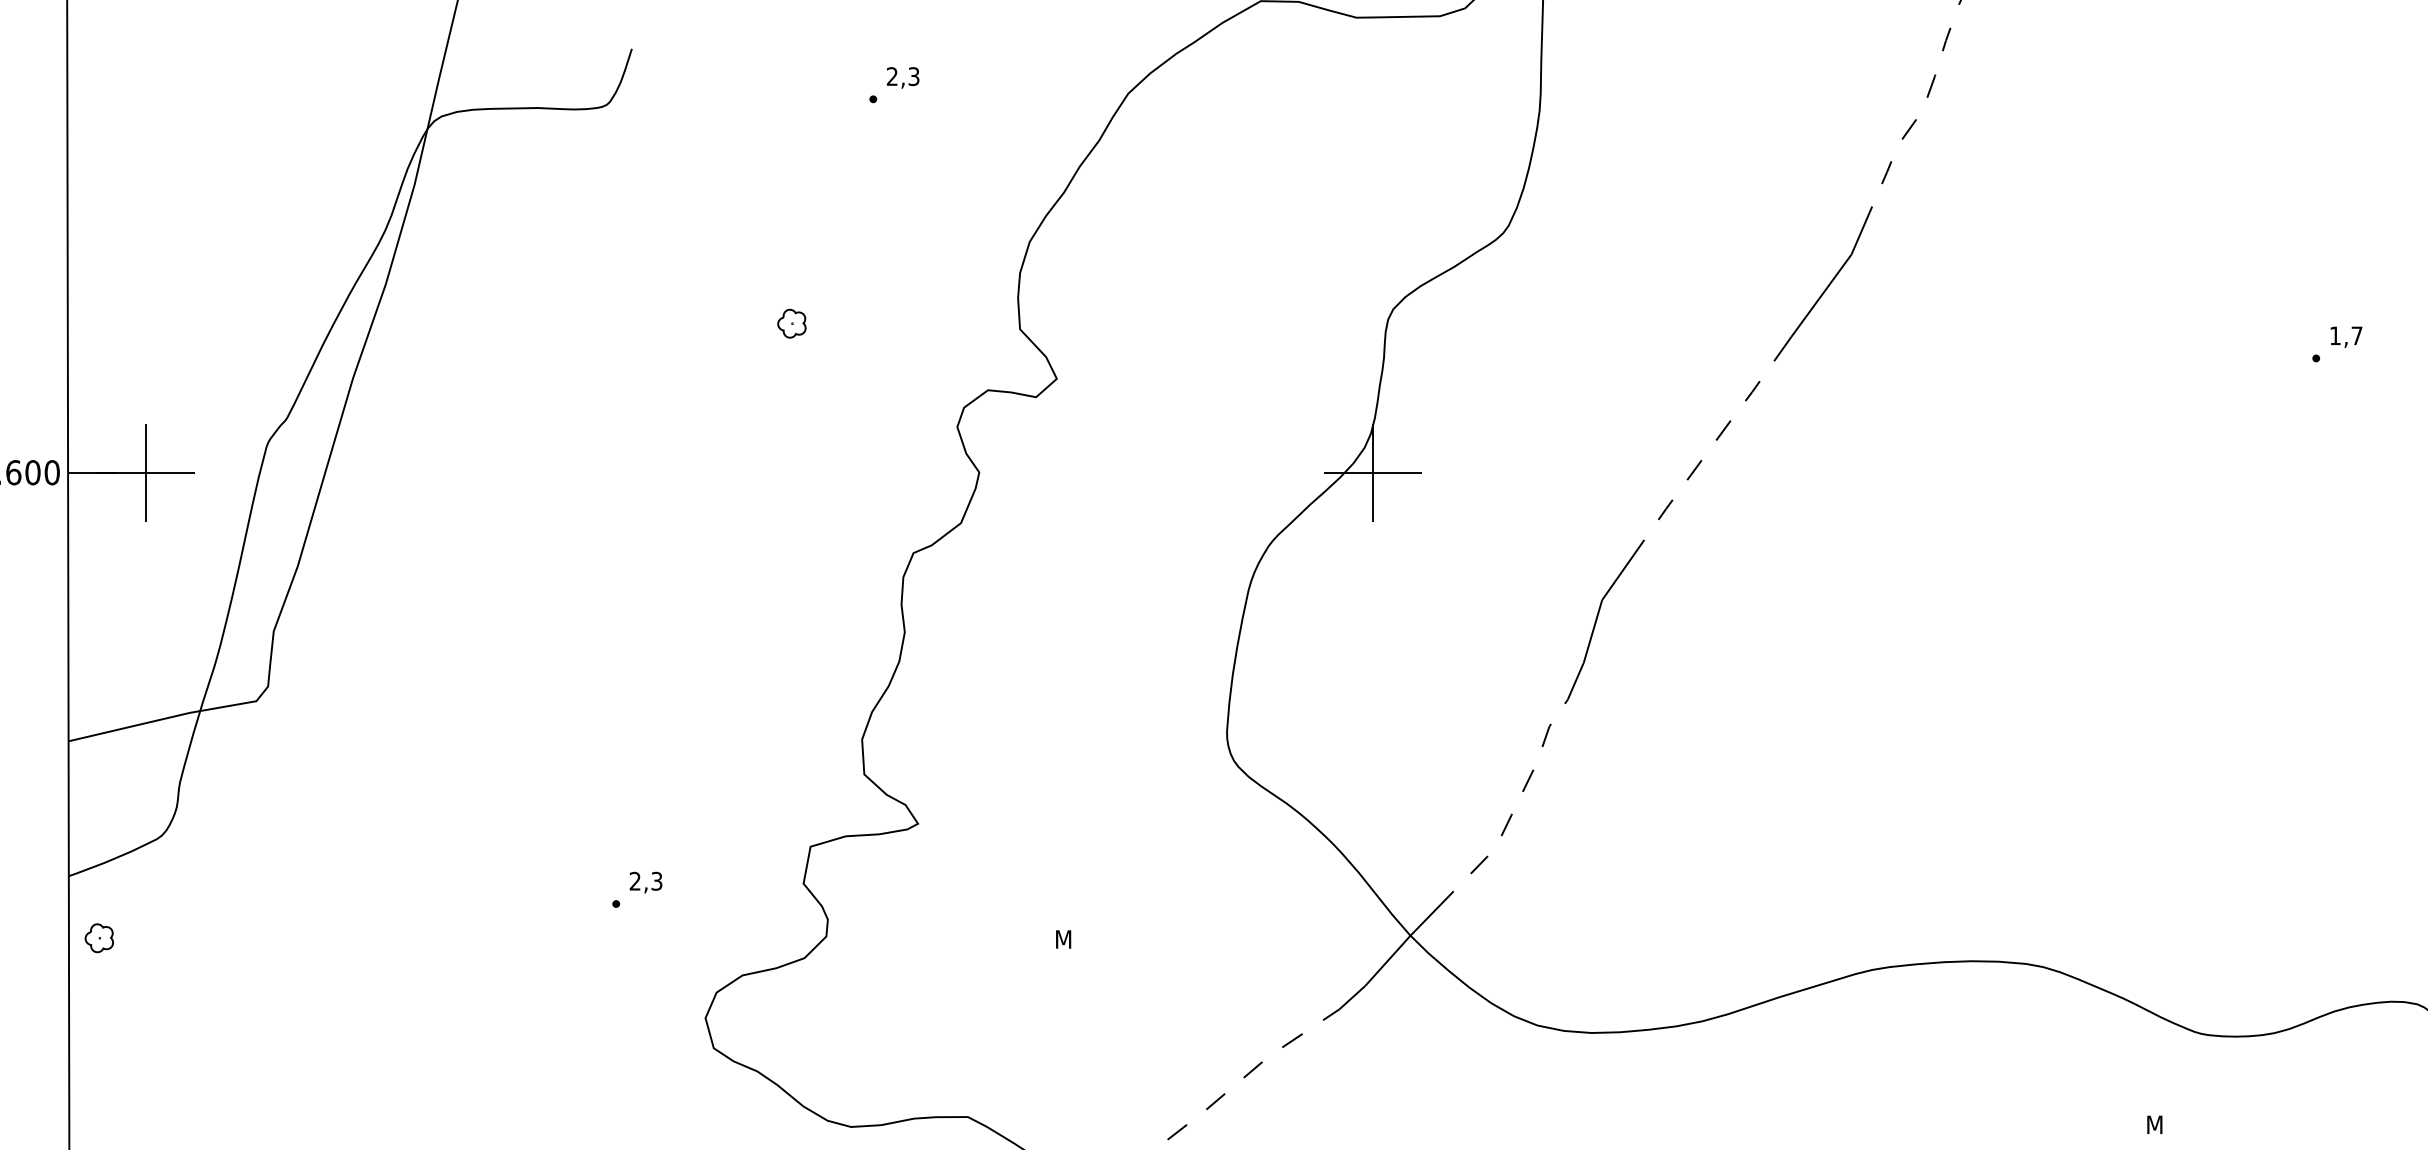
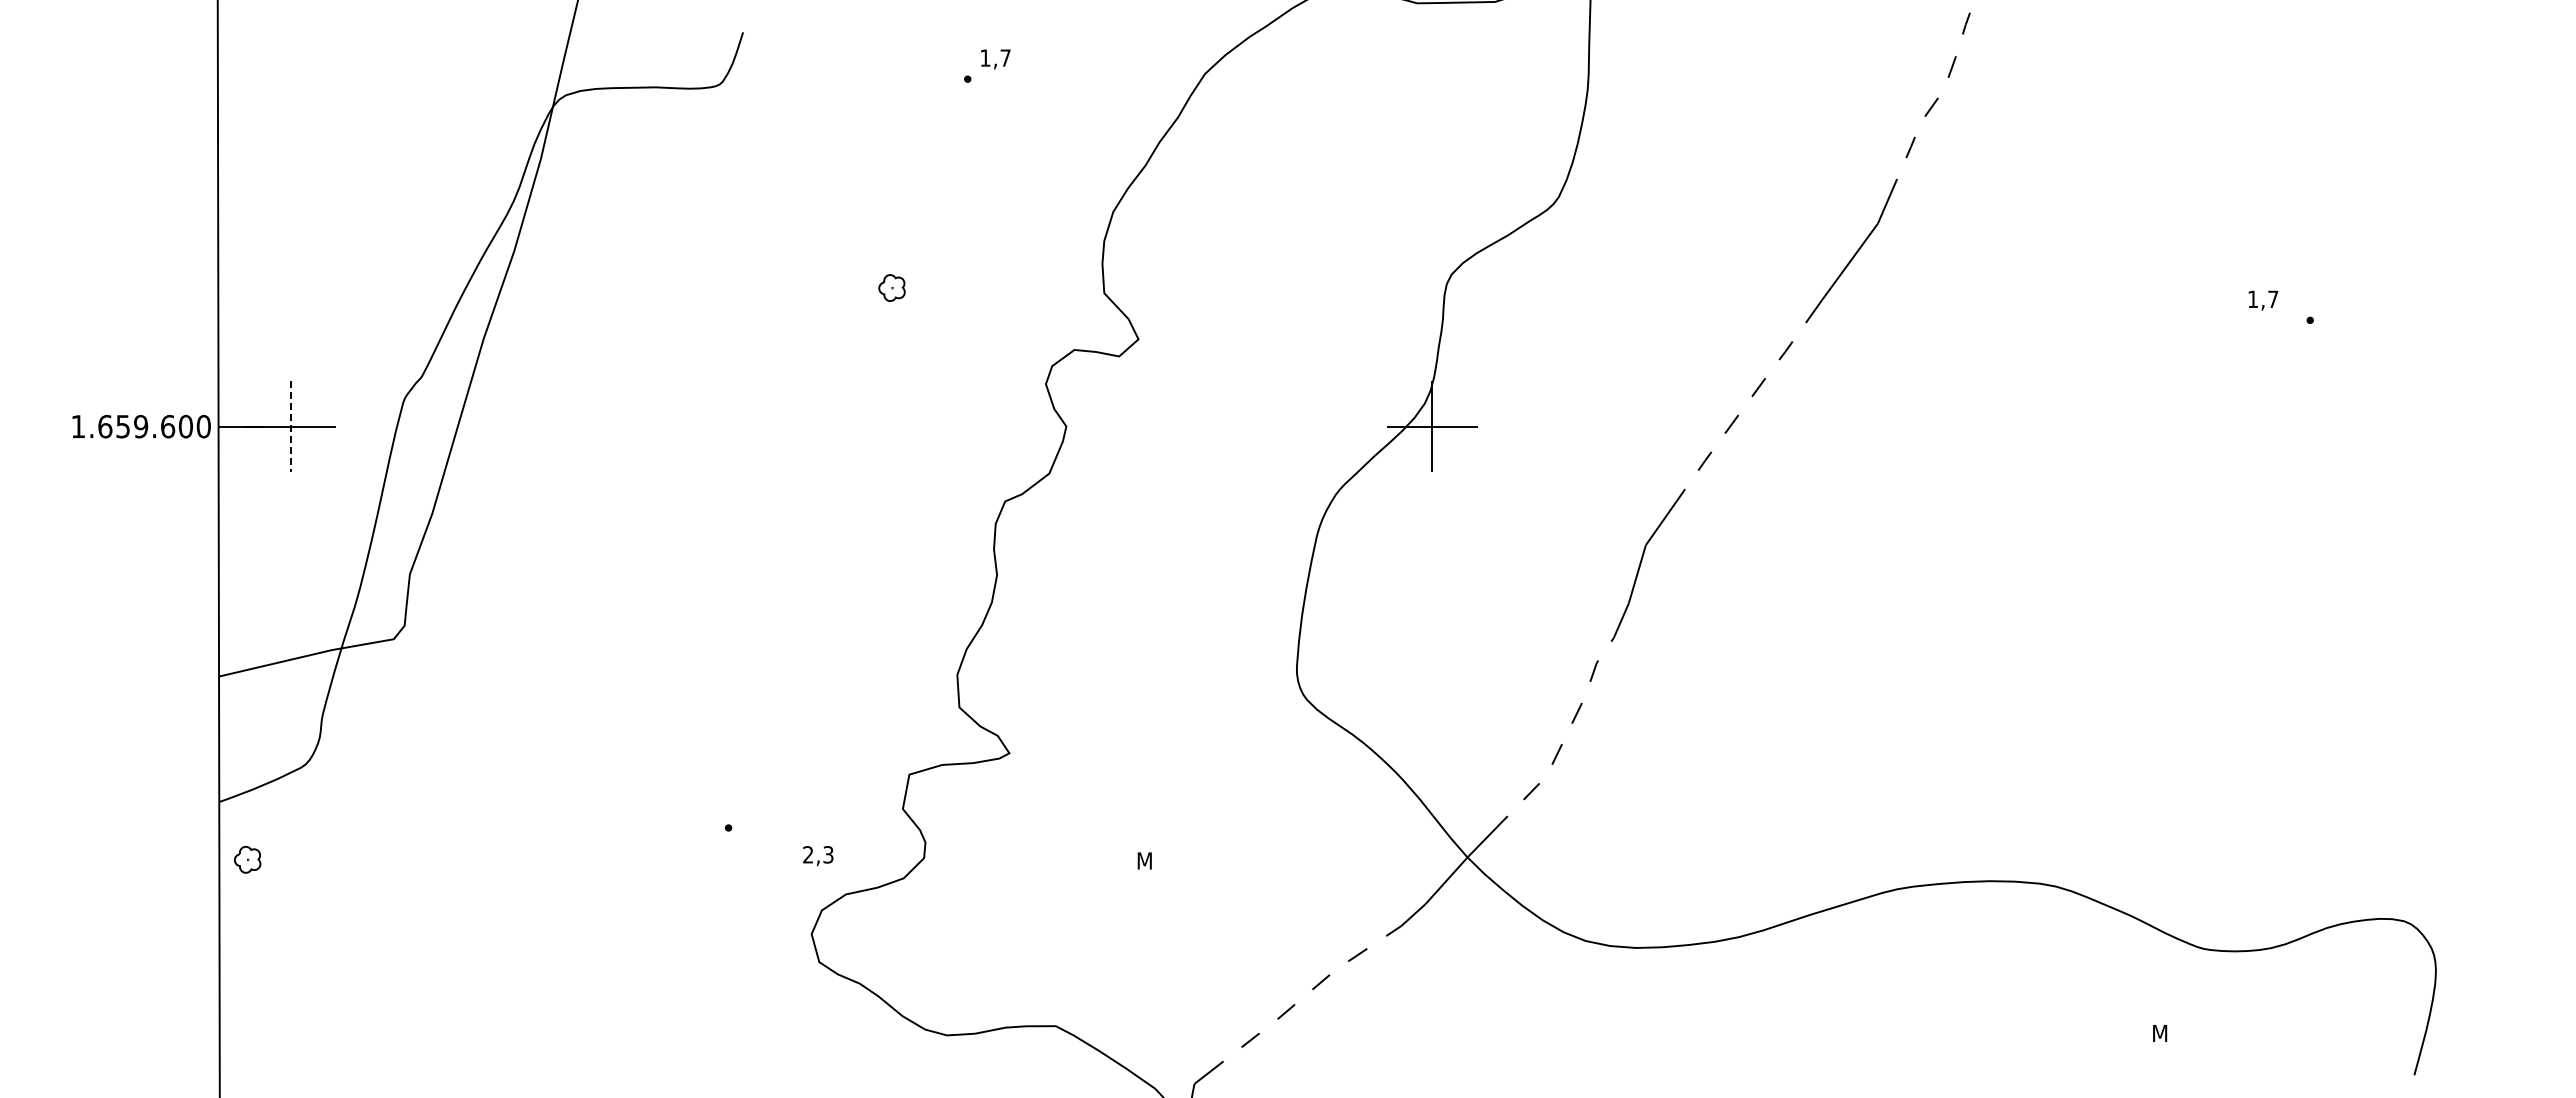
text: (903, 75) -> (995, 57), 2,3 -> 1,7
text: (2346, 337) -> (2263, 300), moved
line: (145, 472) -> (290, 426), solid -> dashed
text: (646, 883) -> (818, 856), moved

